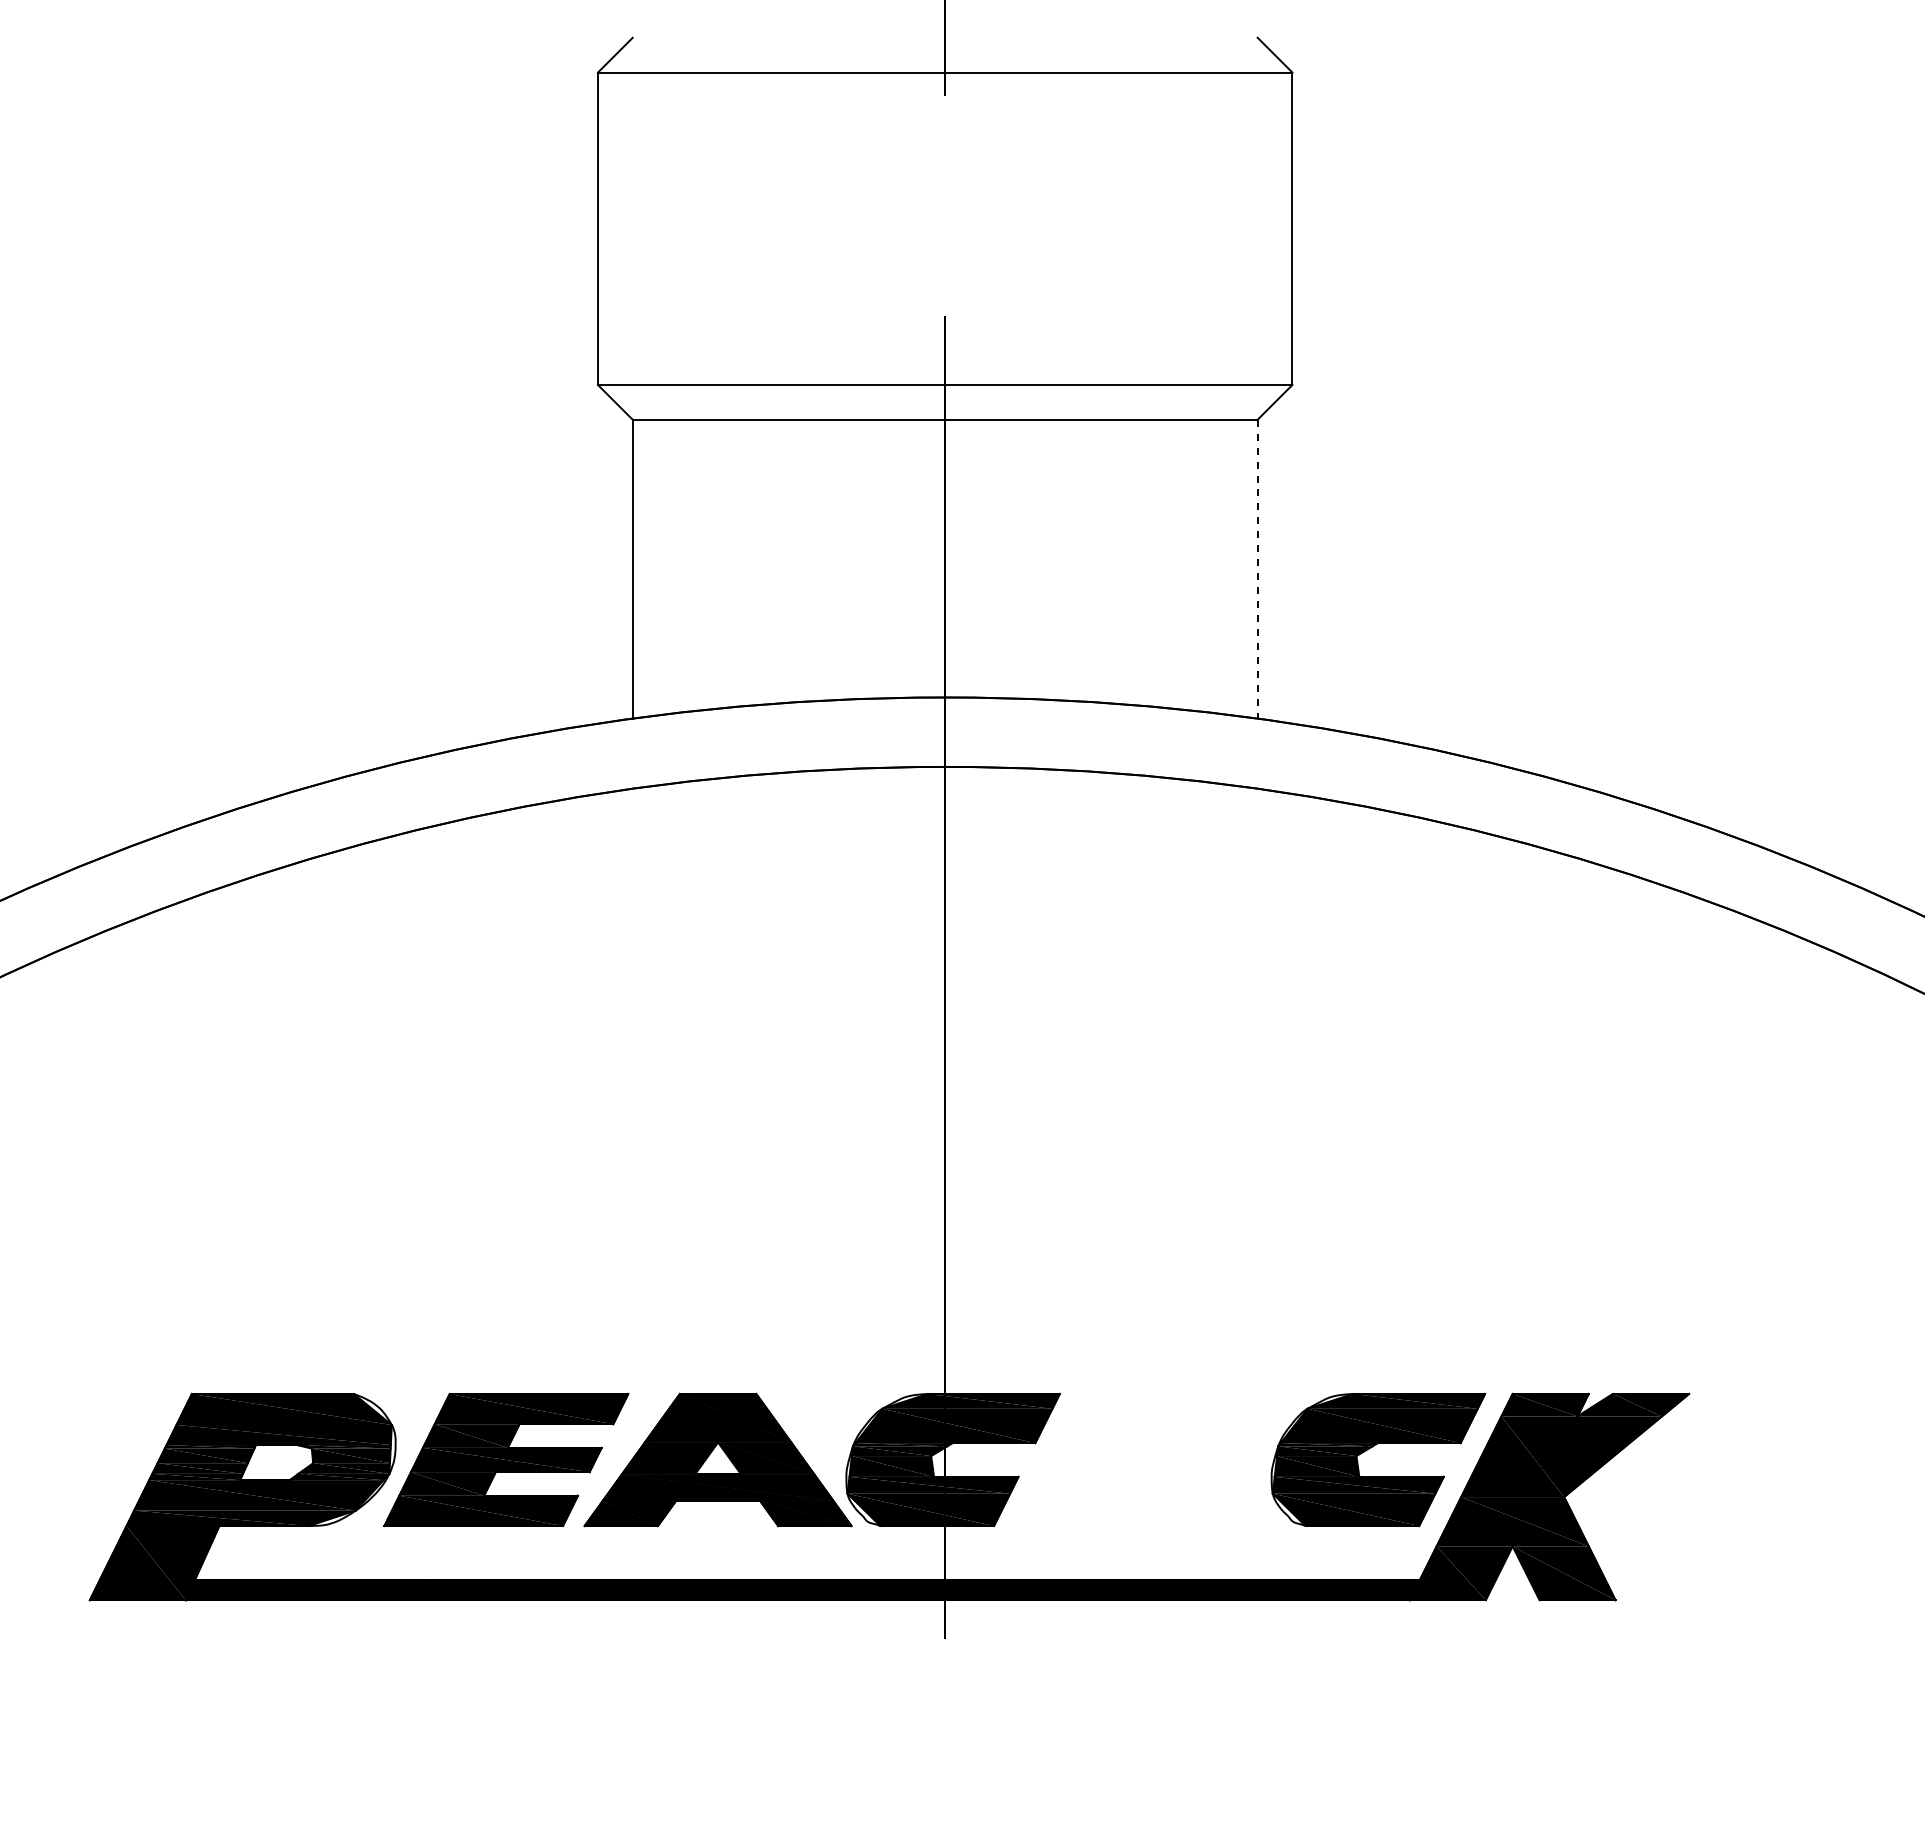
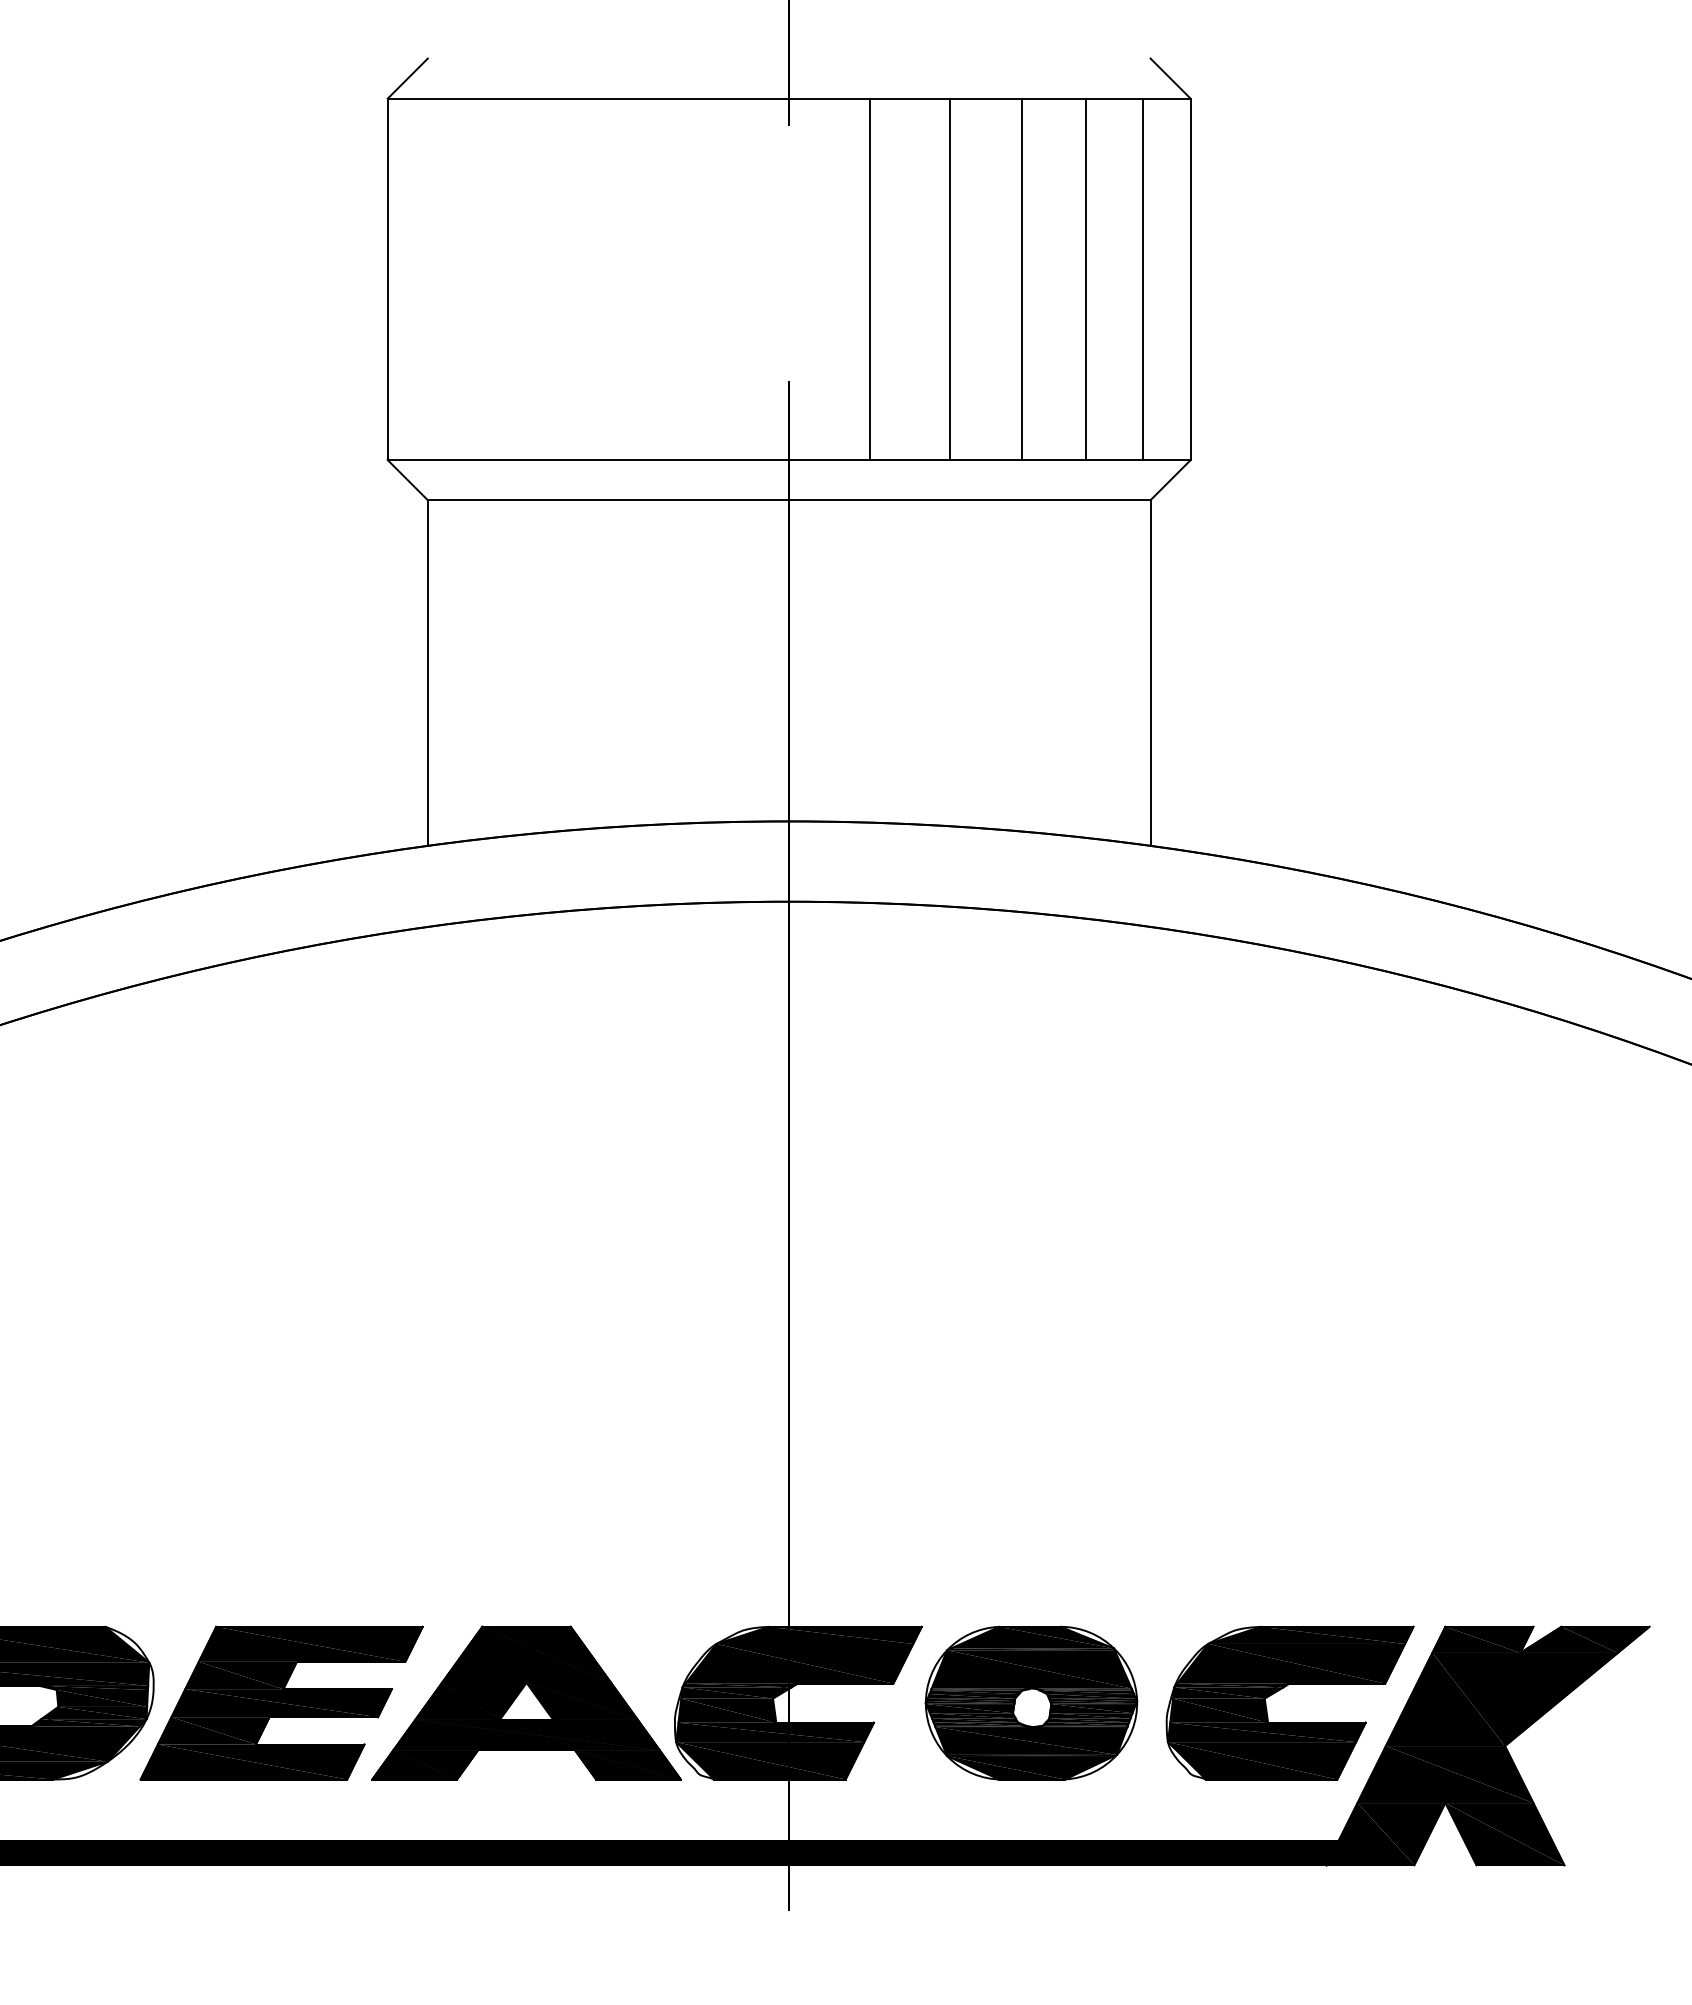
line: (1014, 228) -> (869, 279), added
line: (1084, 228) -> (950, 279), added
line: (1146, 228) -> (1021, 279), added
line: (1202, 228) -> (1086, 279), added
line: (1250, 228) -> (1142, 279), added
line: (1257, 569) -> (1150, 673), dashed -> solid
part: (1154, 1459) -> (1031, 1702), added

